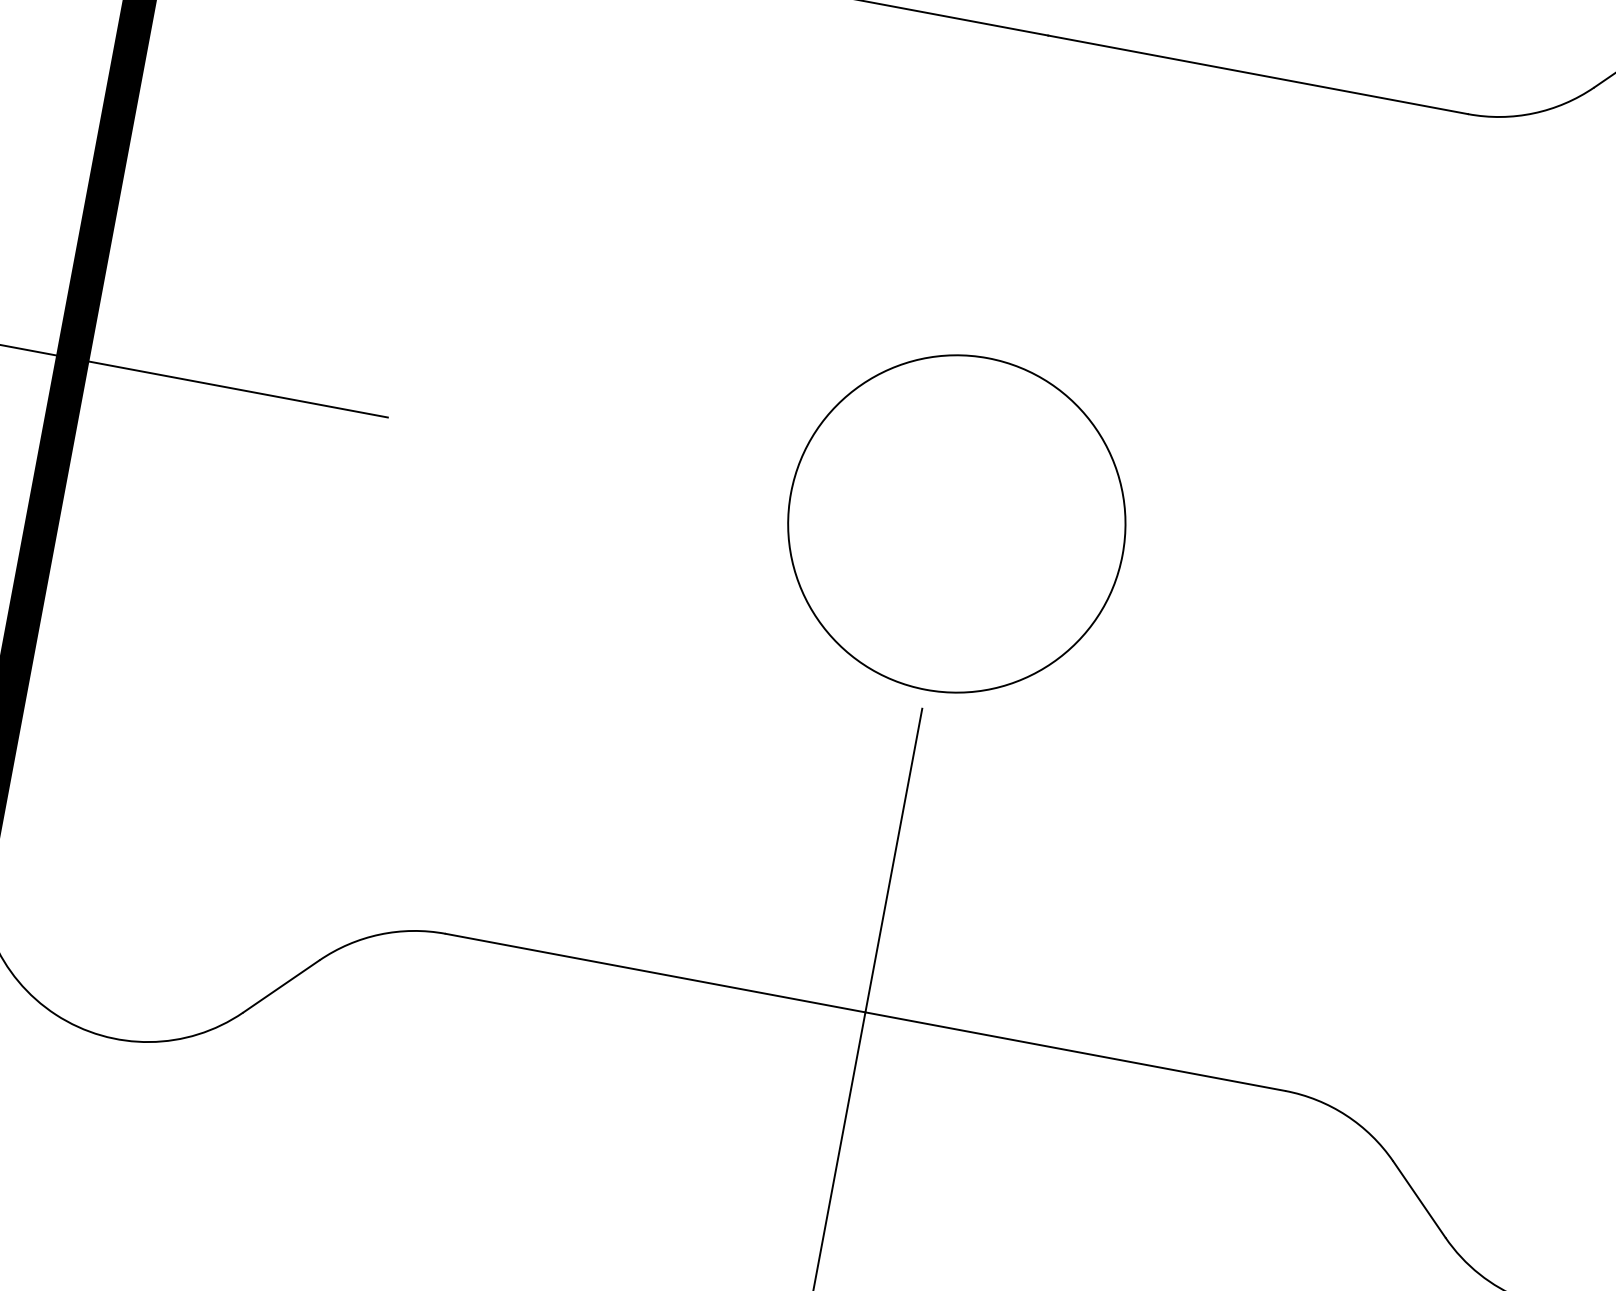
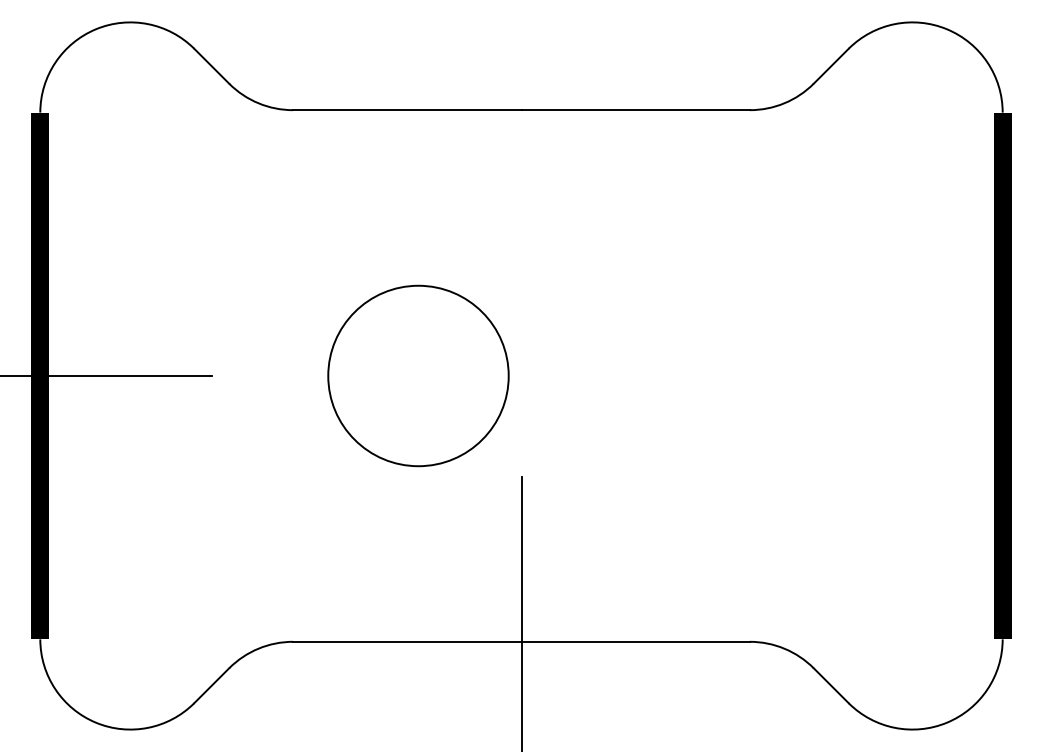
circle: (957, 523) -> (418, 375), moved

